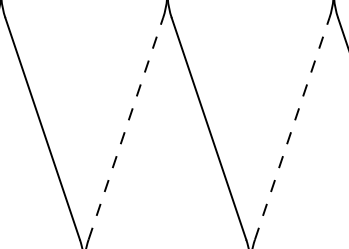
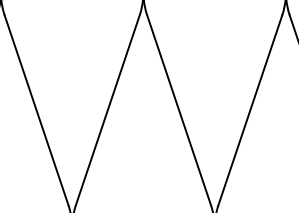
line: (125, 128) -> (107, 109), dashed -> solid
line: (292, 128) -> (250, 109), dashed -> solid

